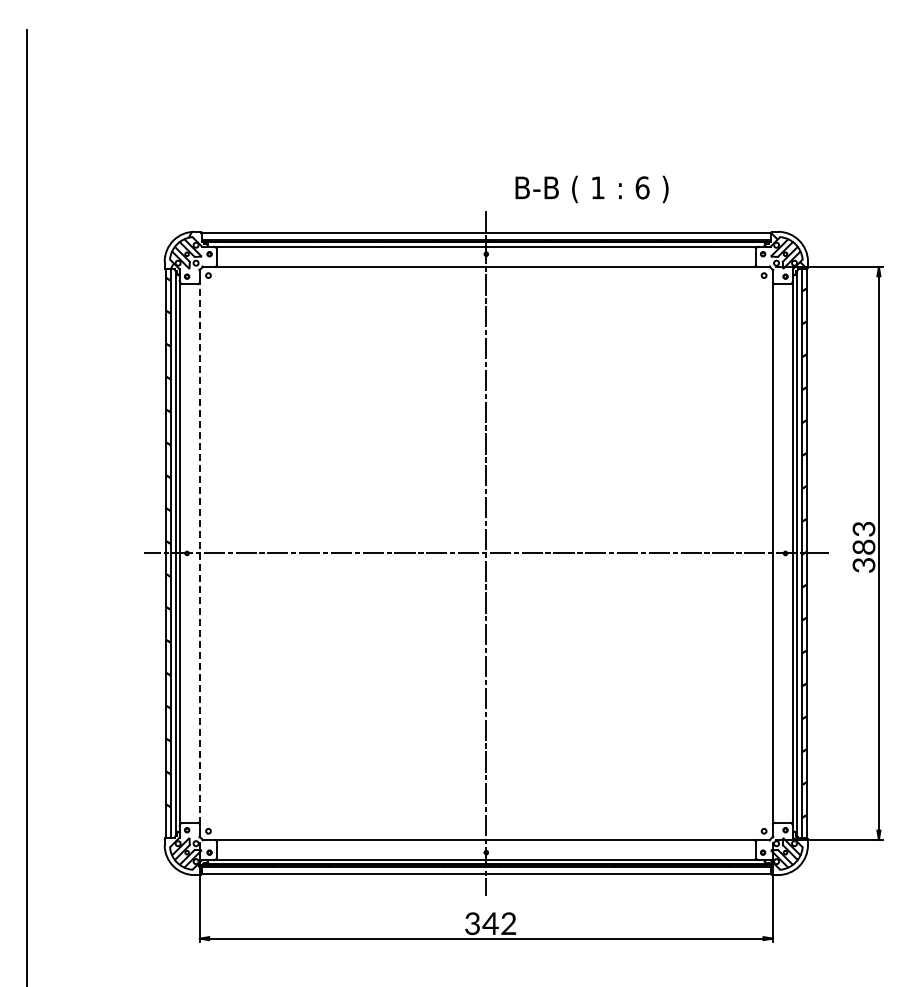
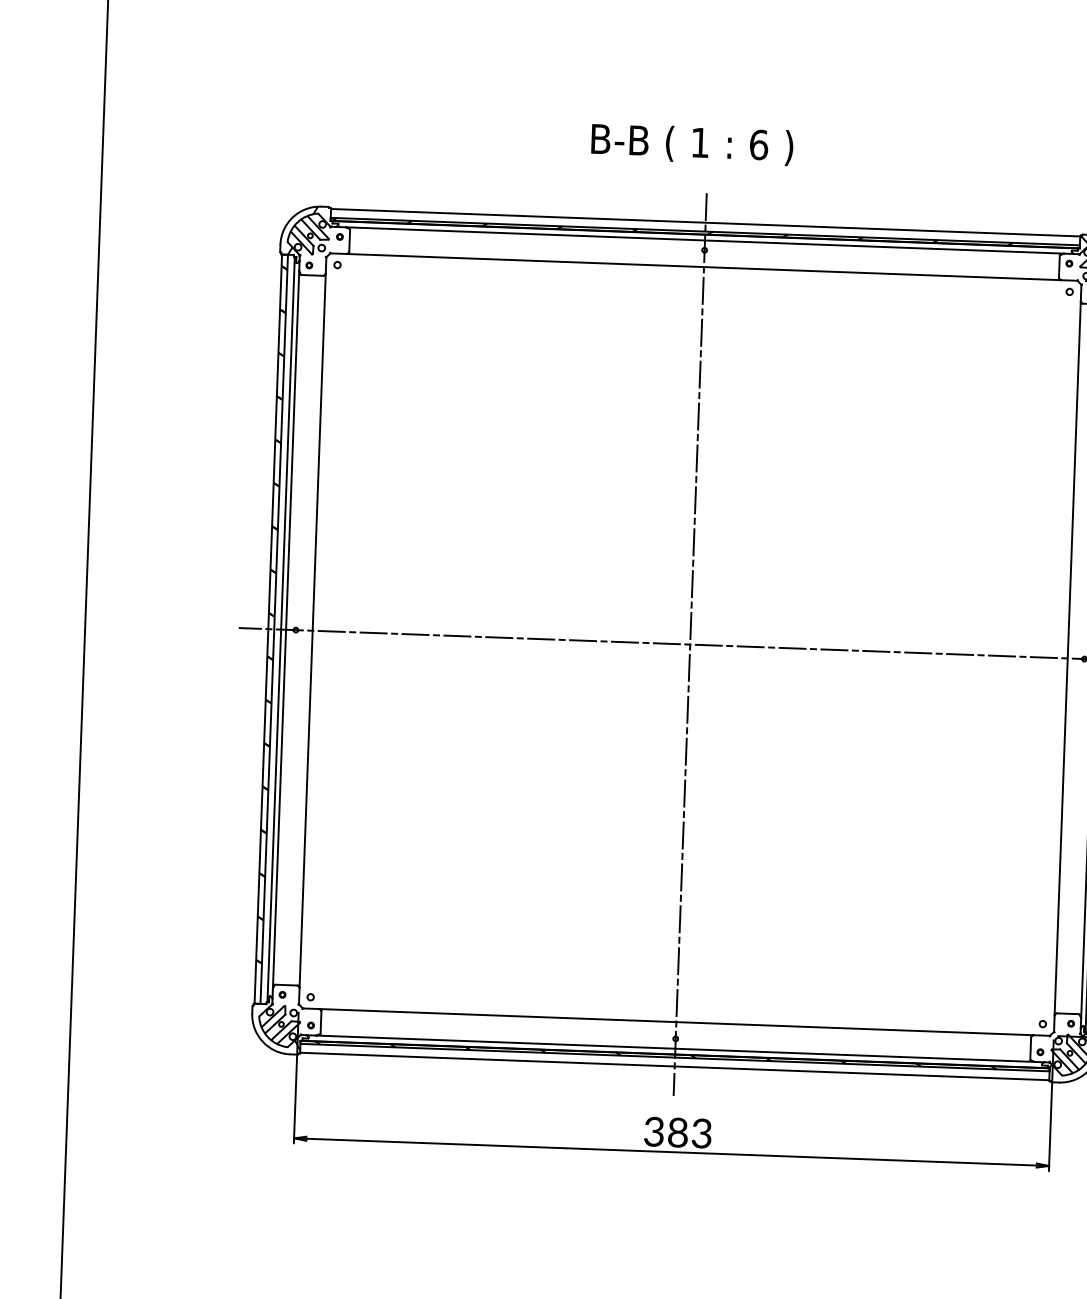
text: (591, 189) -> (691, 144), moved
line: (199, 553) -> (312, 630), dashed -> solid
text: (499, 923) -> (689, 1132), 342 -> 383

